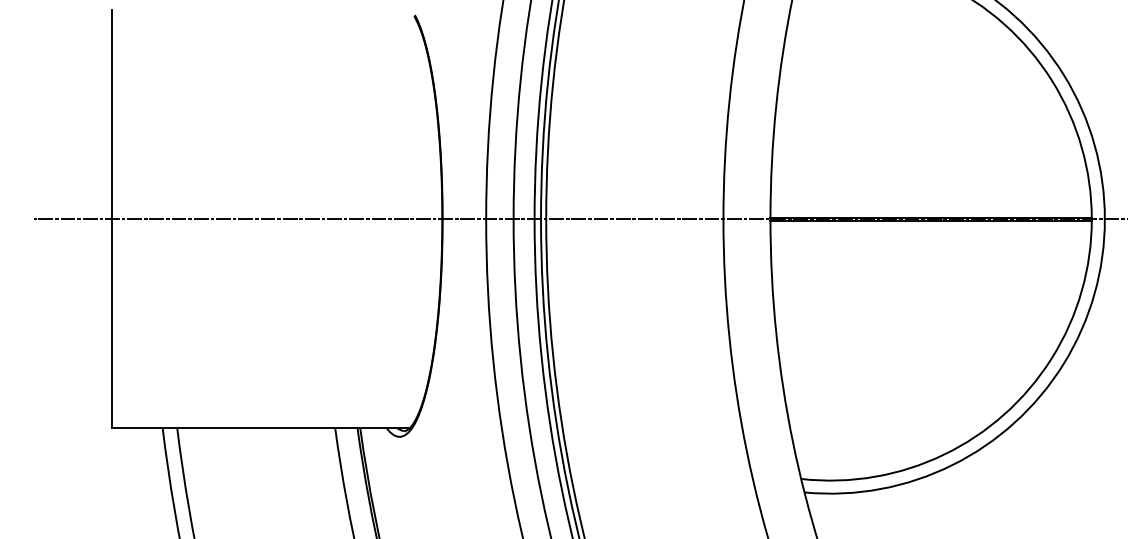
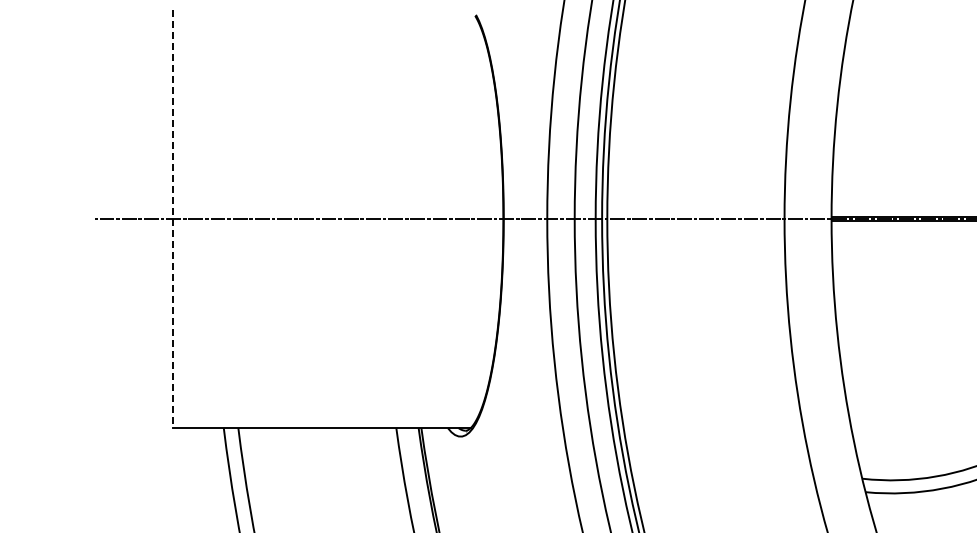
line: (112, 219) -> (173, 219), solid -> dashed

